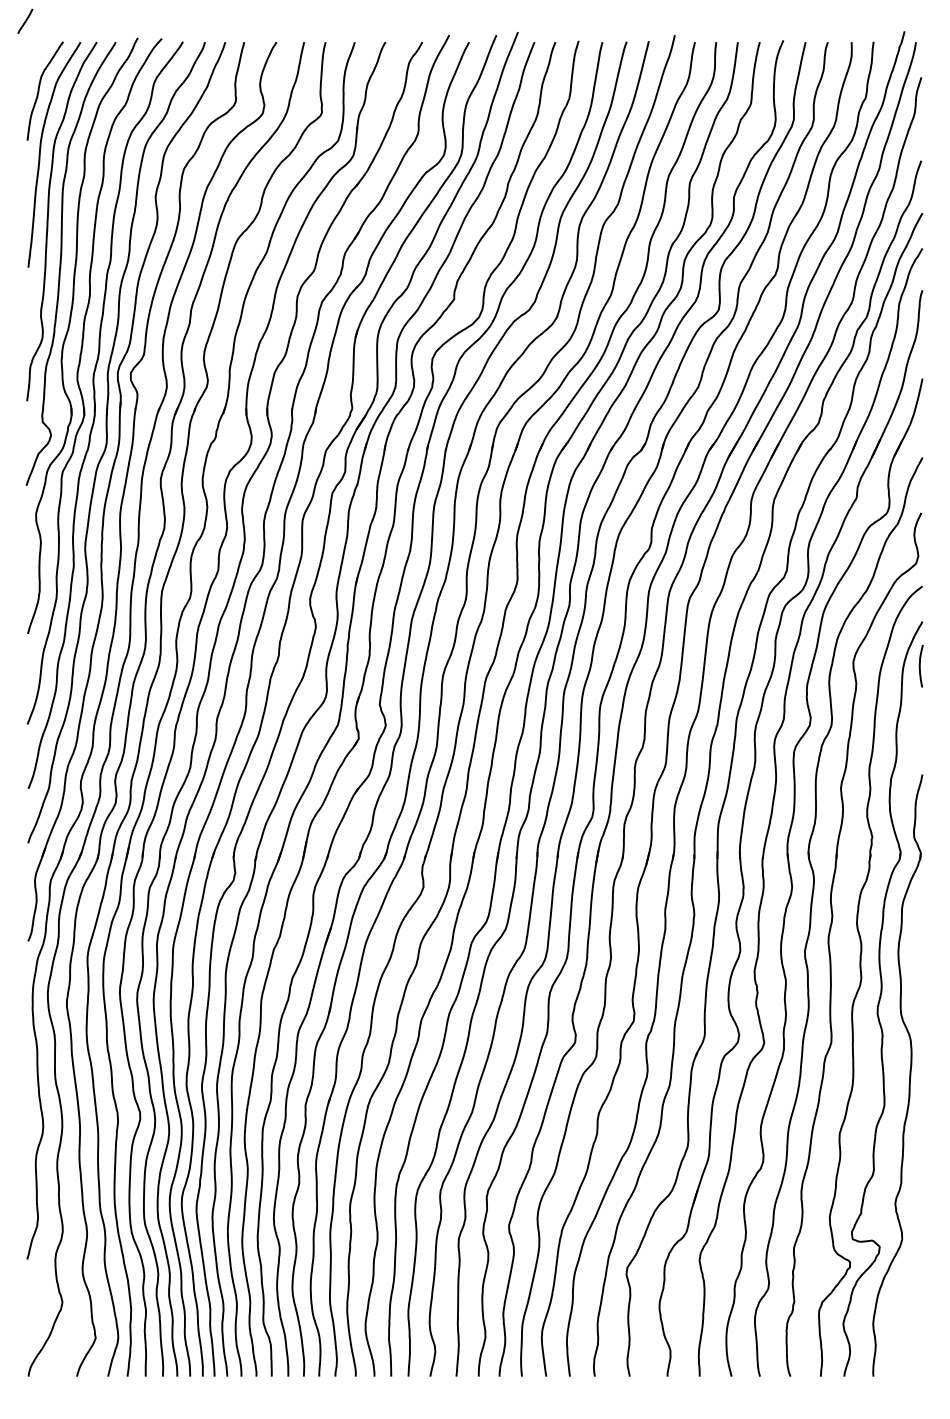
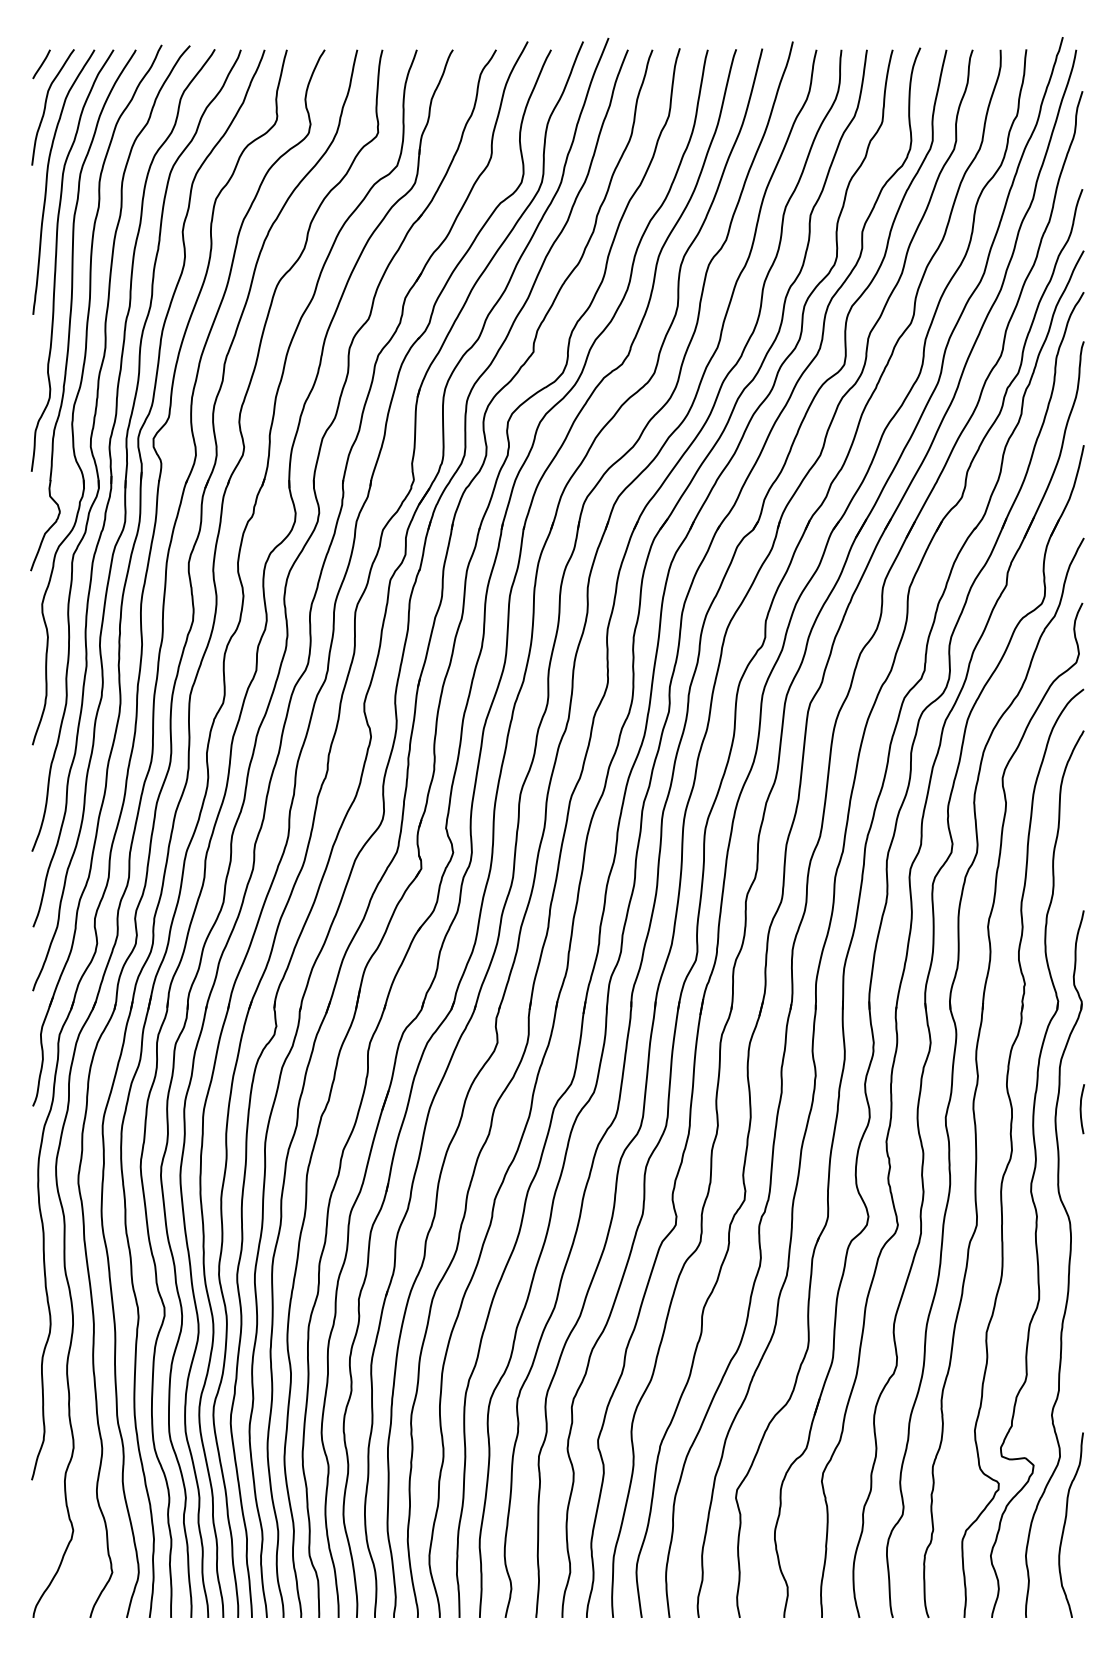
line: (25, 21) -> (41, 64), moved
curve: (920, 666) -> (1081, 1109), moved
curve: (907, 1294) -> (1066, 1521), added

